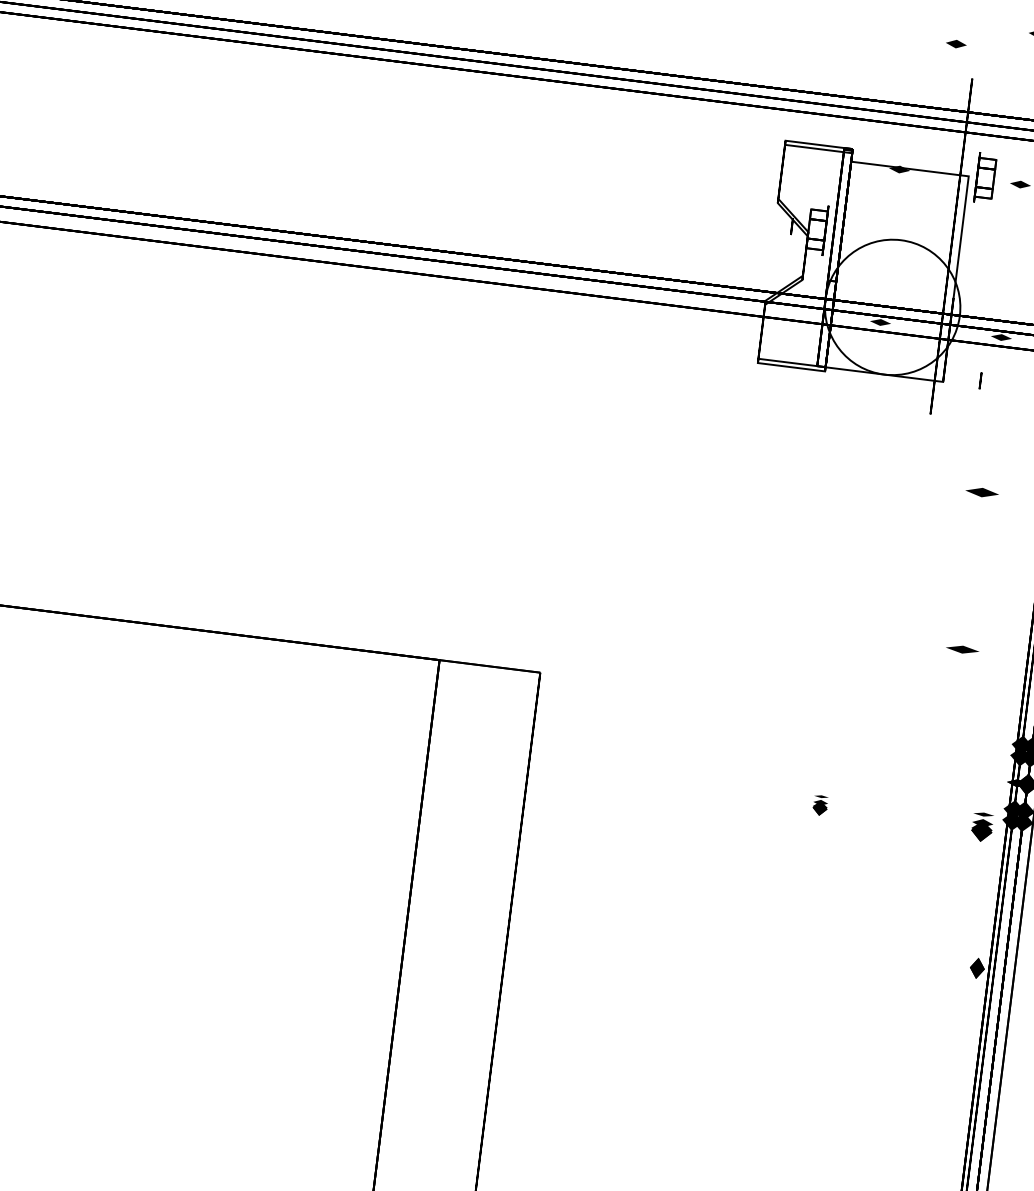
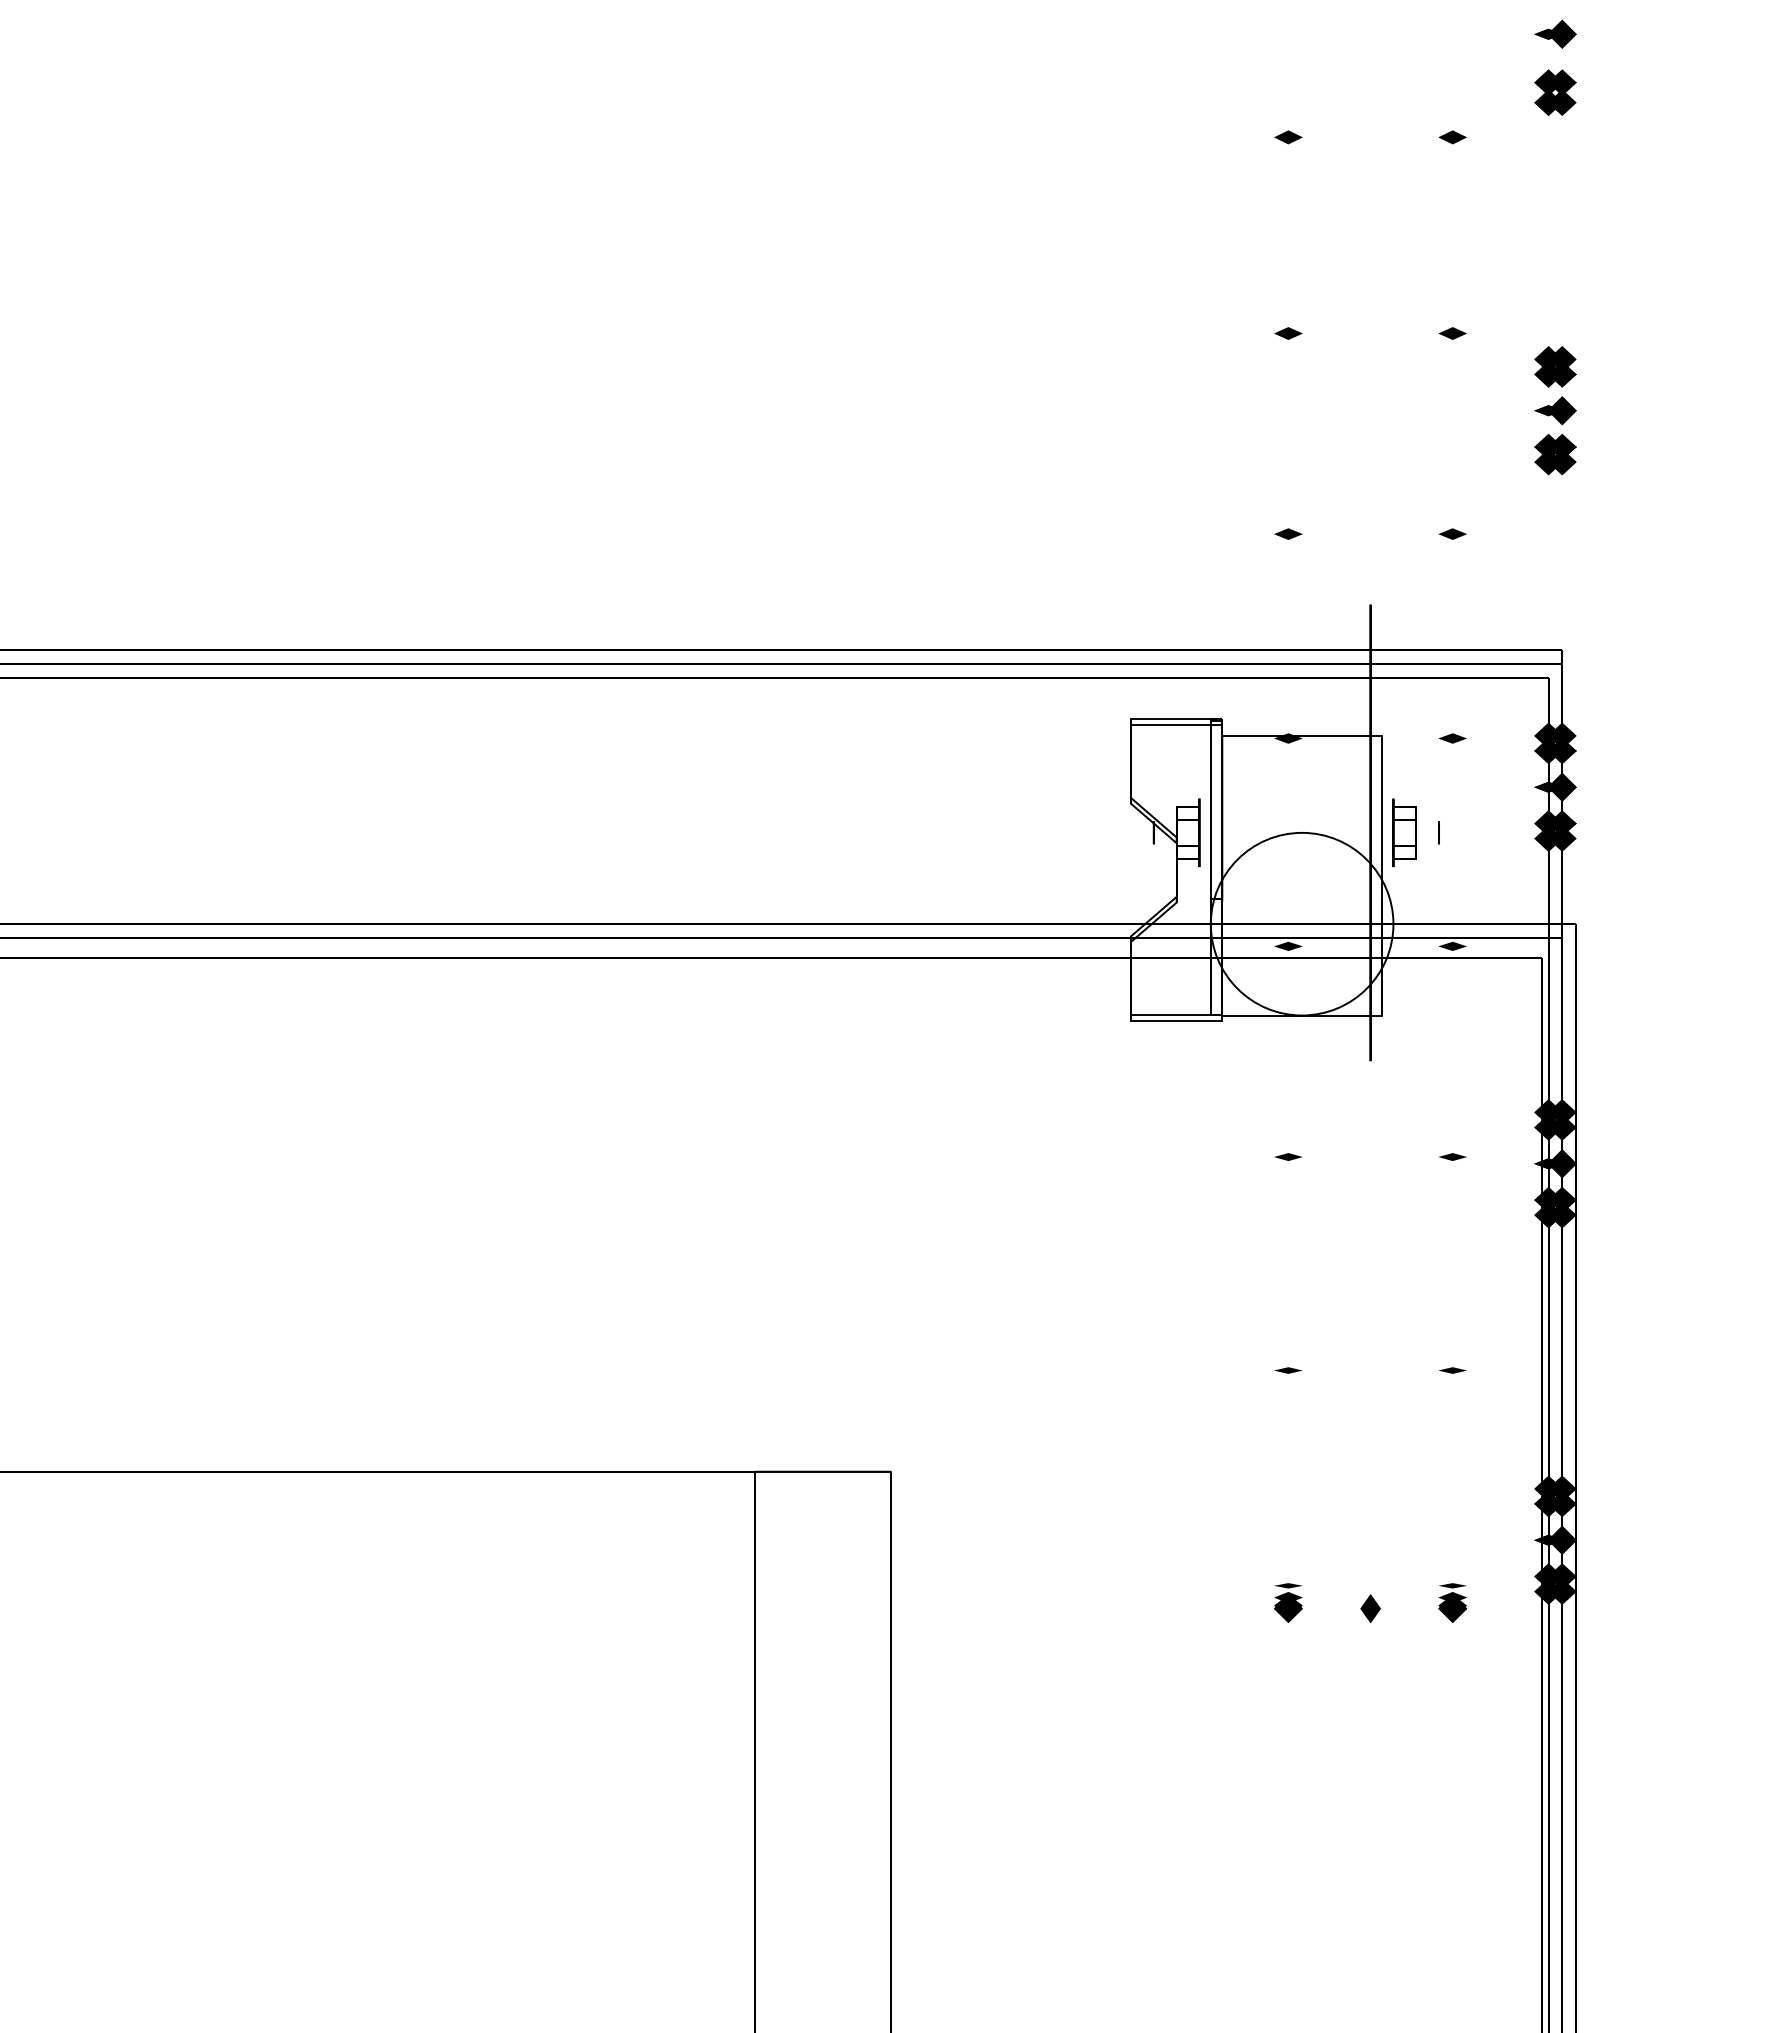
part: (956, 43) -> (1288, 533), moved
part: (985, 177) -> (1404, 832), moved
circle: (980, 380) -> (1438, 832), moved
part: (861, 477) -> (1288, 1156), added
part: (982, 492) -> (1452, 1156), size x0.62
part: (841, 634) -> (1288, 1370), added
part: (962, 649) -> (1452, 1370), size x0.62
part: (820, 805) -> (1288, 1602), size x1.43
part: (982, 826) -> (1452, 1602), moved
part: (977, 968) -> (1370, 1608), moved

